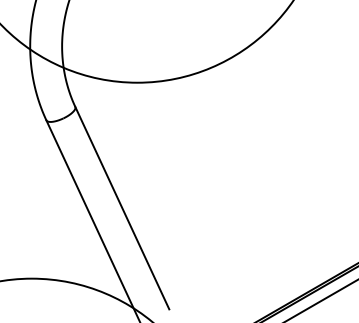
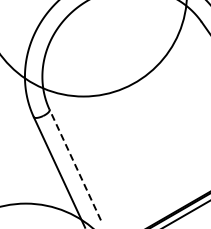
line: (122, 208) -> (75, 165), solid -> dashed

